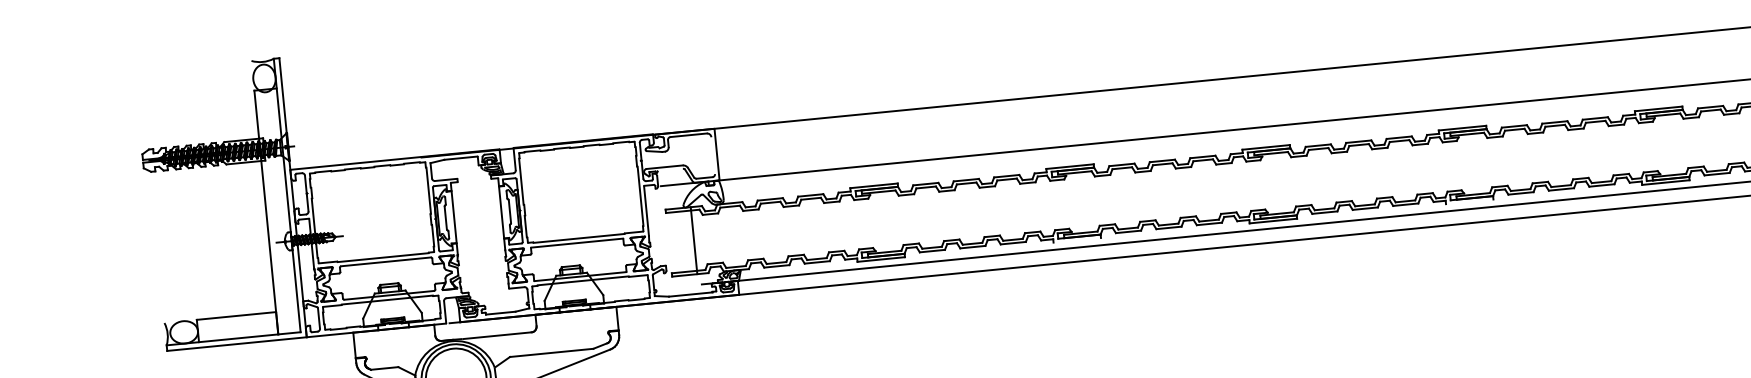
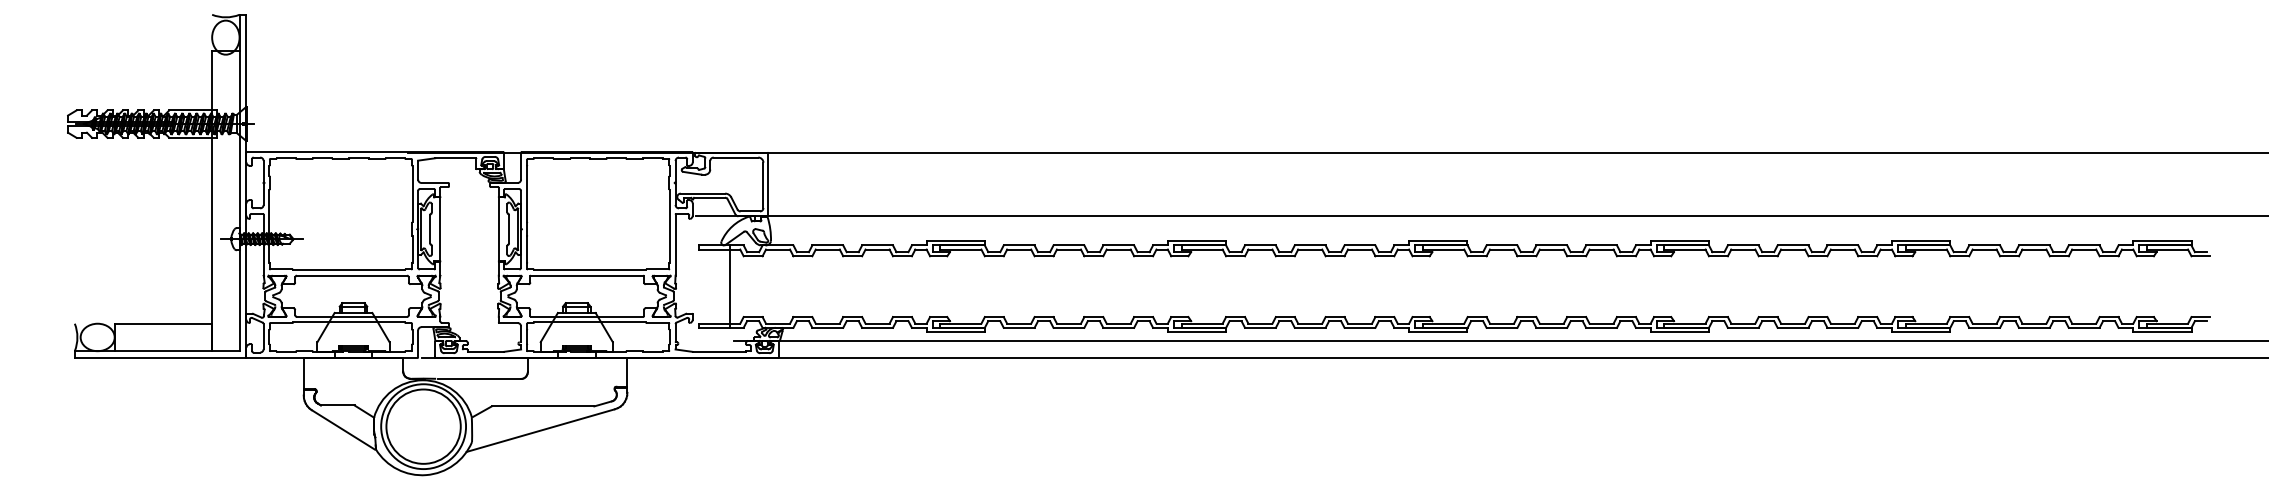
line: (713, 155) -> (763, 185), added
line: (670, 169) -> (709, 197), added
line: (1469, 201) -> (1679, 331), added
line: (1076, 239) -> (1196, 331), added

